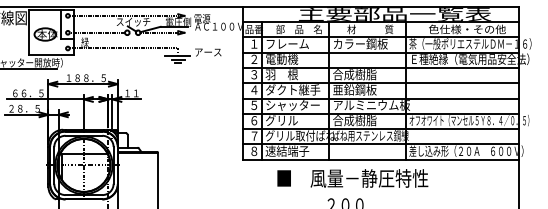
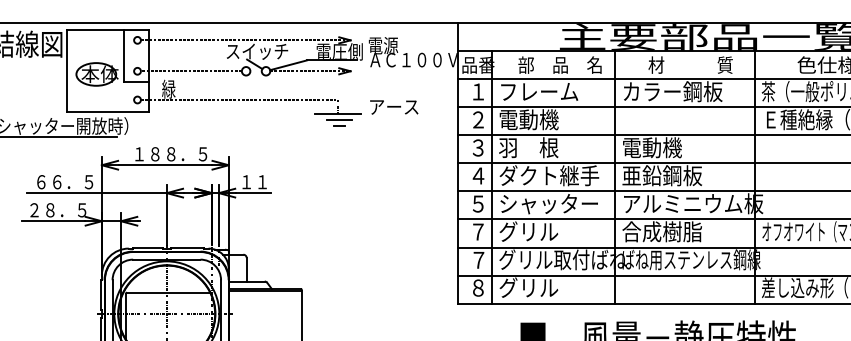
text: (354, 74) -> (661, 147), 合成樹脂 -> 電動機
text: (254, 120) -> (478, 231), ６ -> ７
text: (287, 150) -> (539, 286), 速結端子 -> グリル

